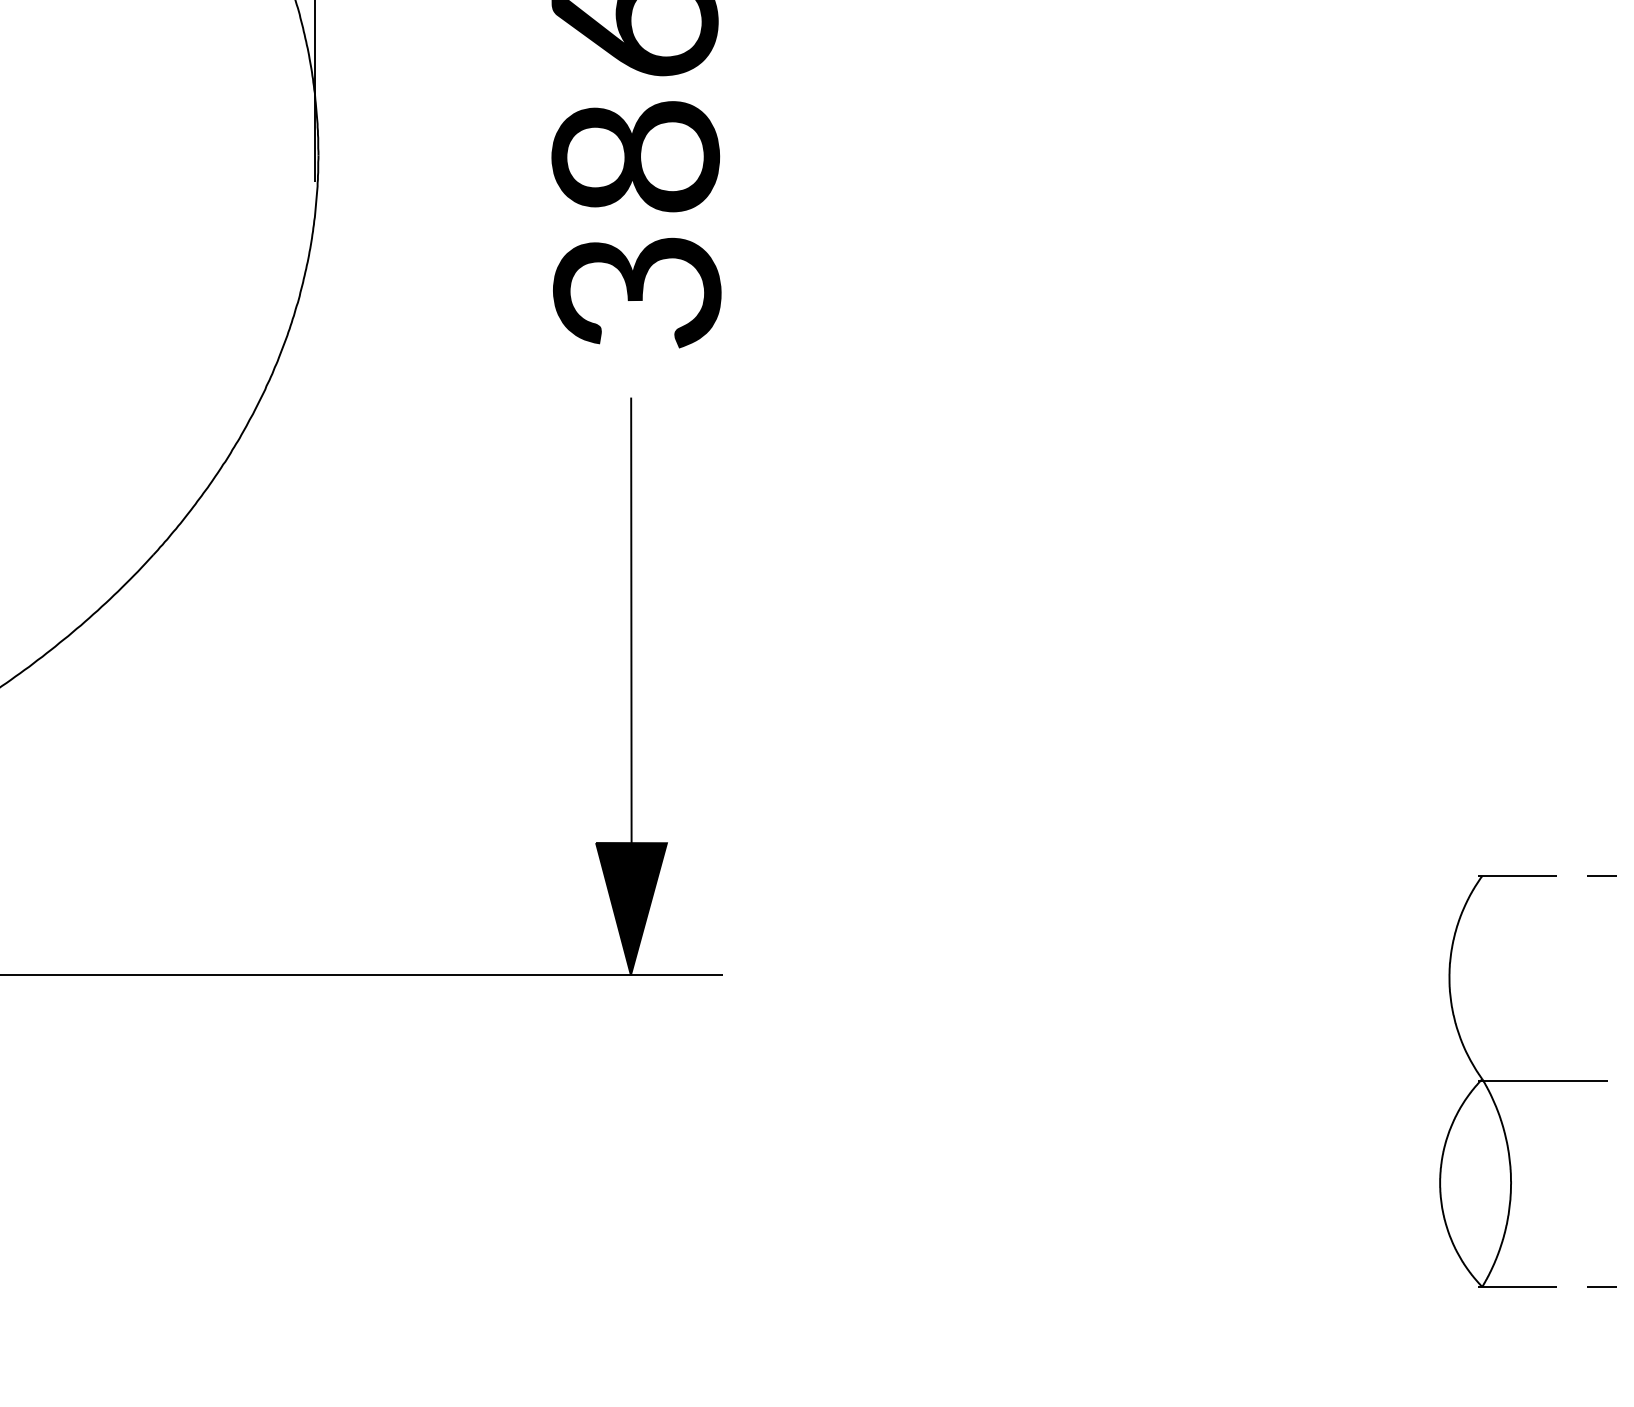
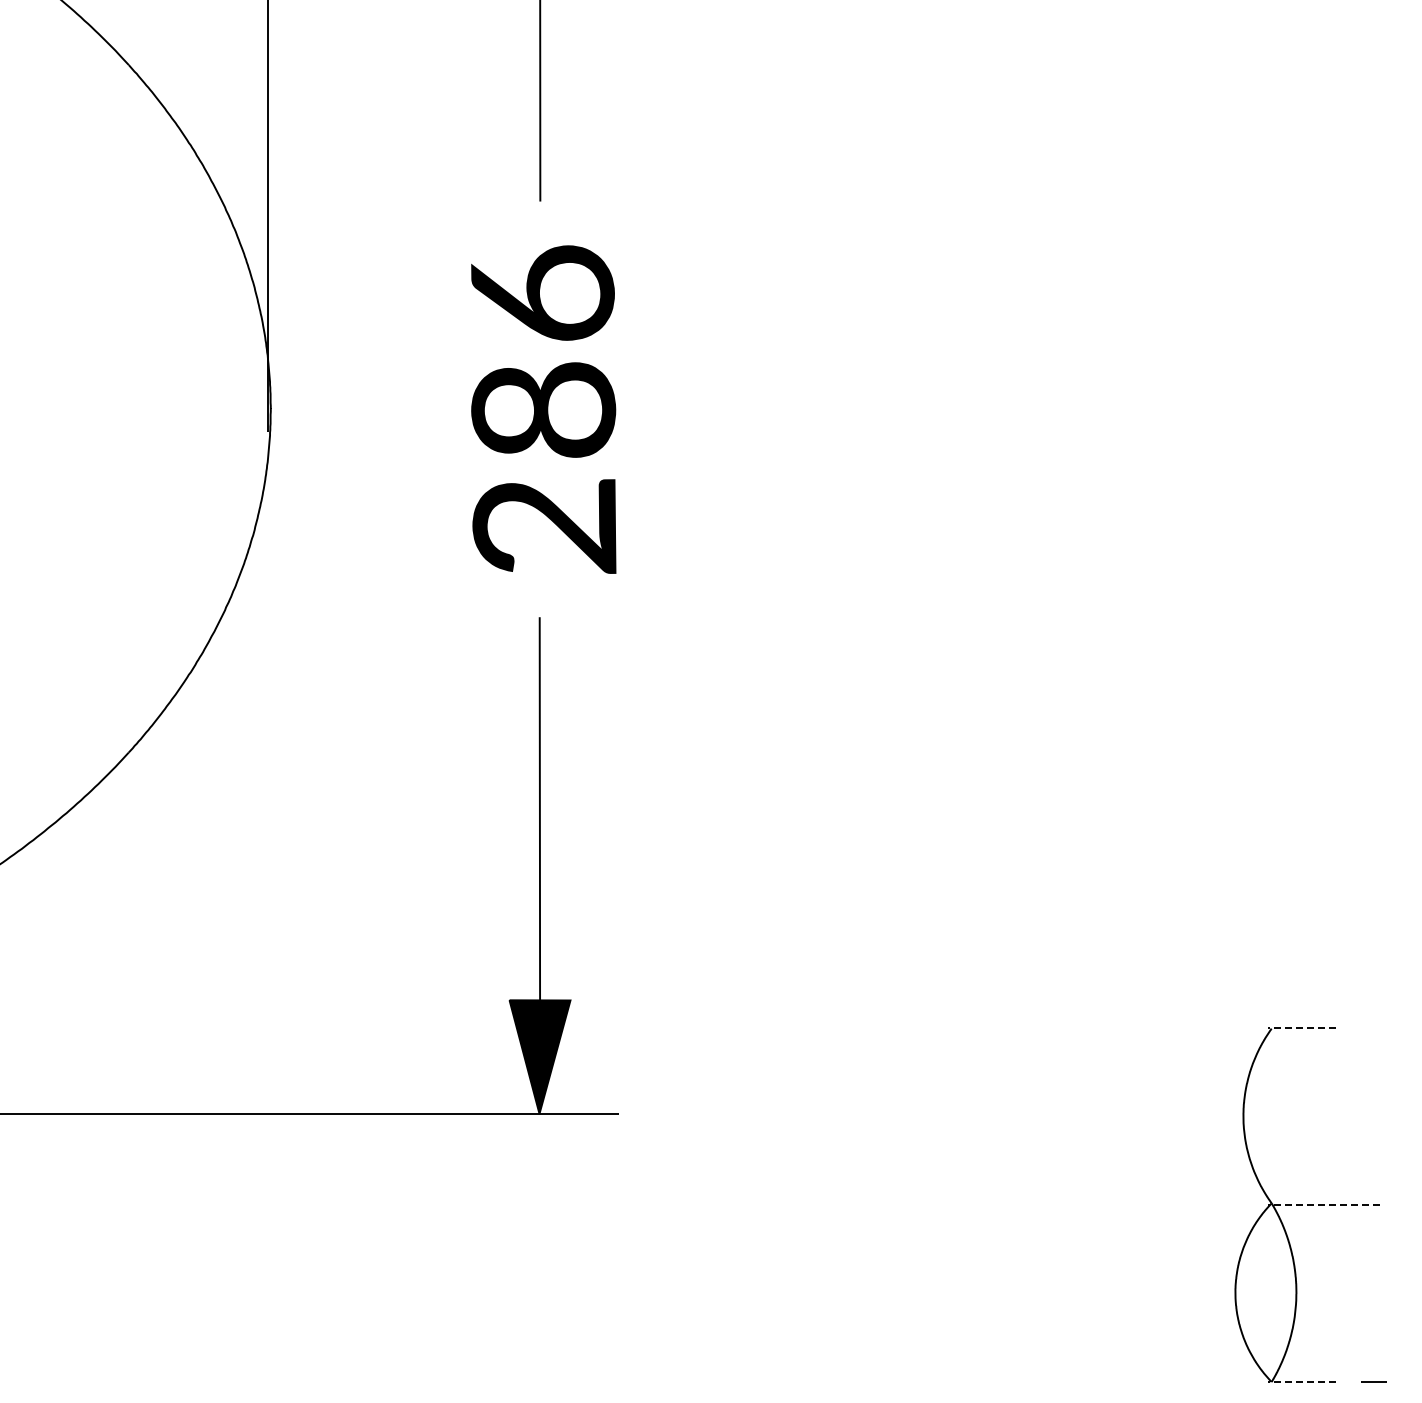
text: (636, 292) -> (544, 526), 3 -> 2
line: (1600, 874) -> (1373, 1027), removed
line: (1516, 875) -> (1301, 1028), solid -> dashed
line: (1542, 1081) -> (1323, 1205), solid -> dashed
line: (1516, 1286) -> (1301, 1381), solid -> dashed

